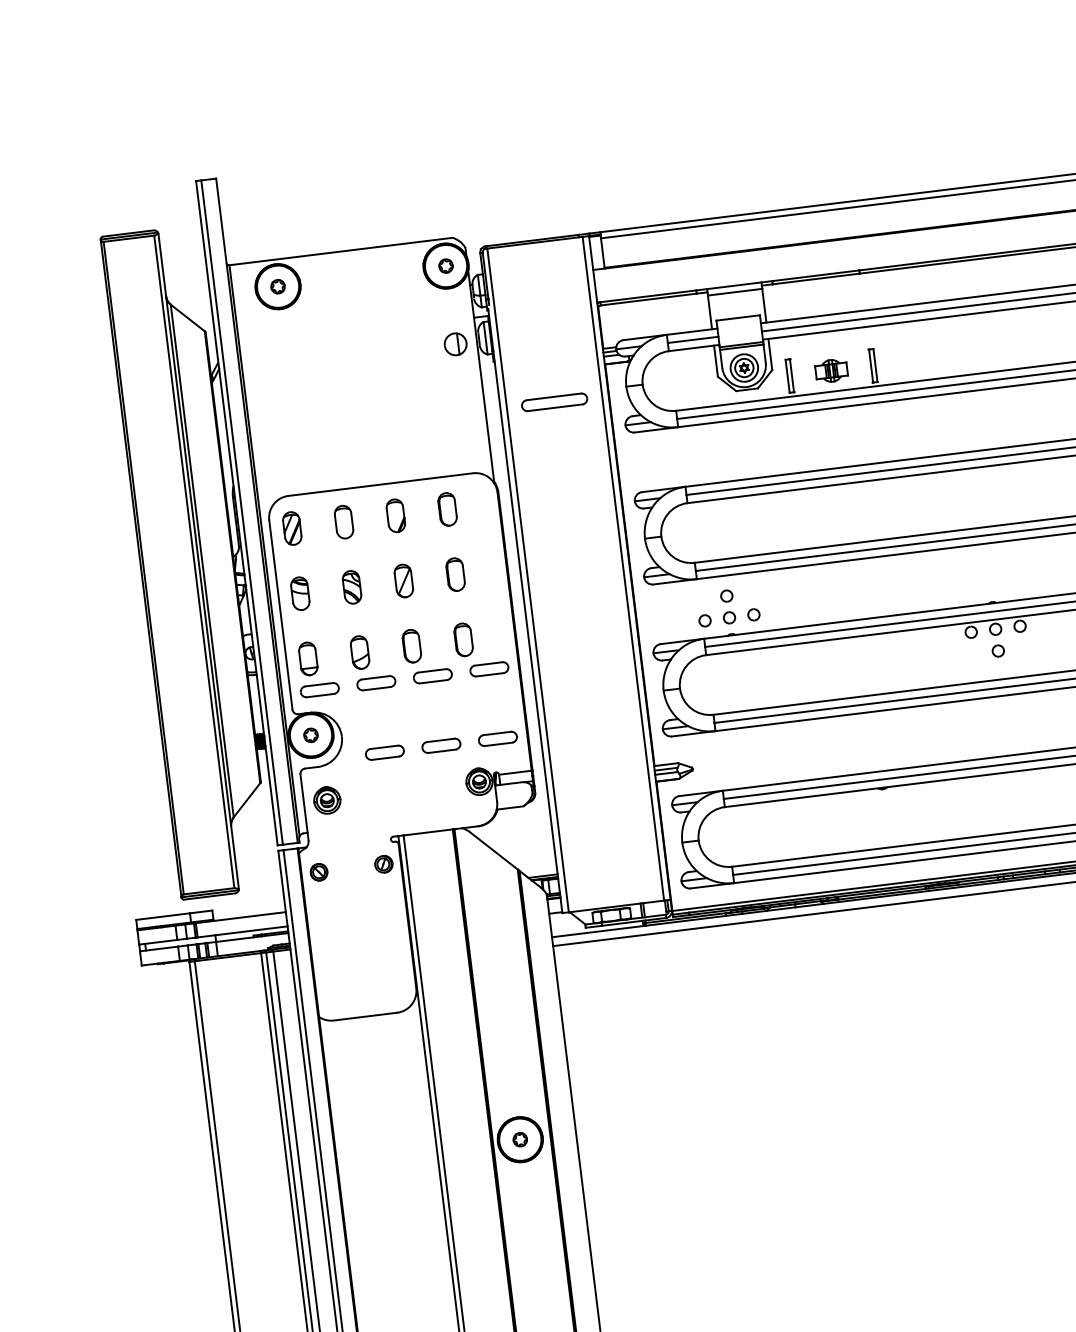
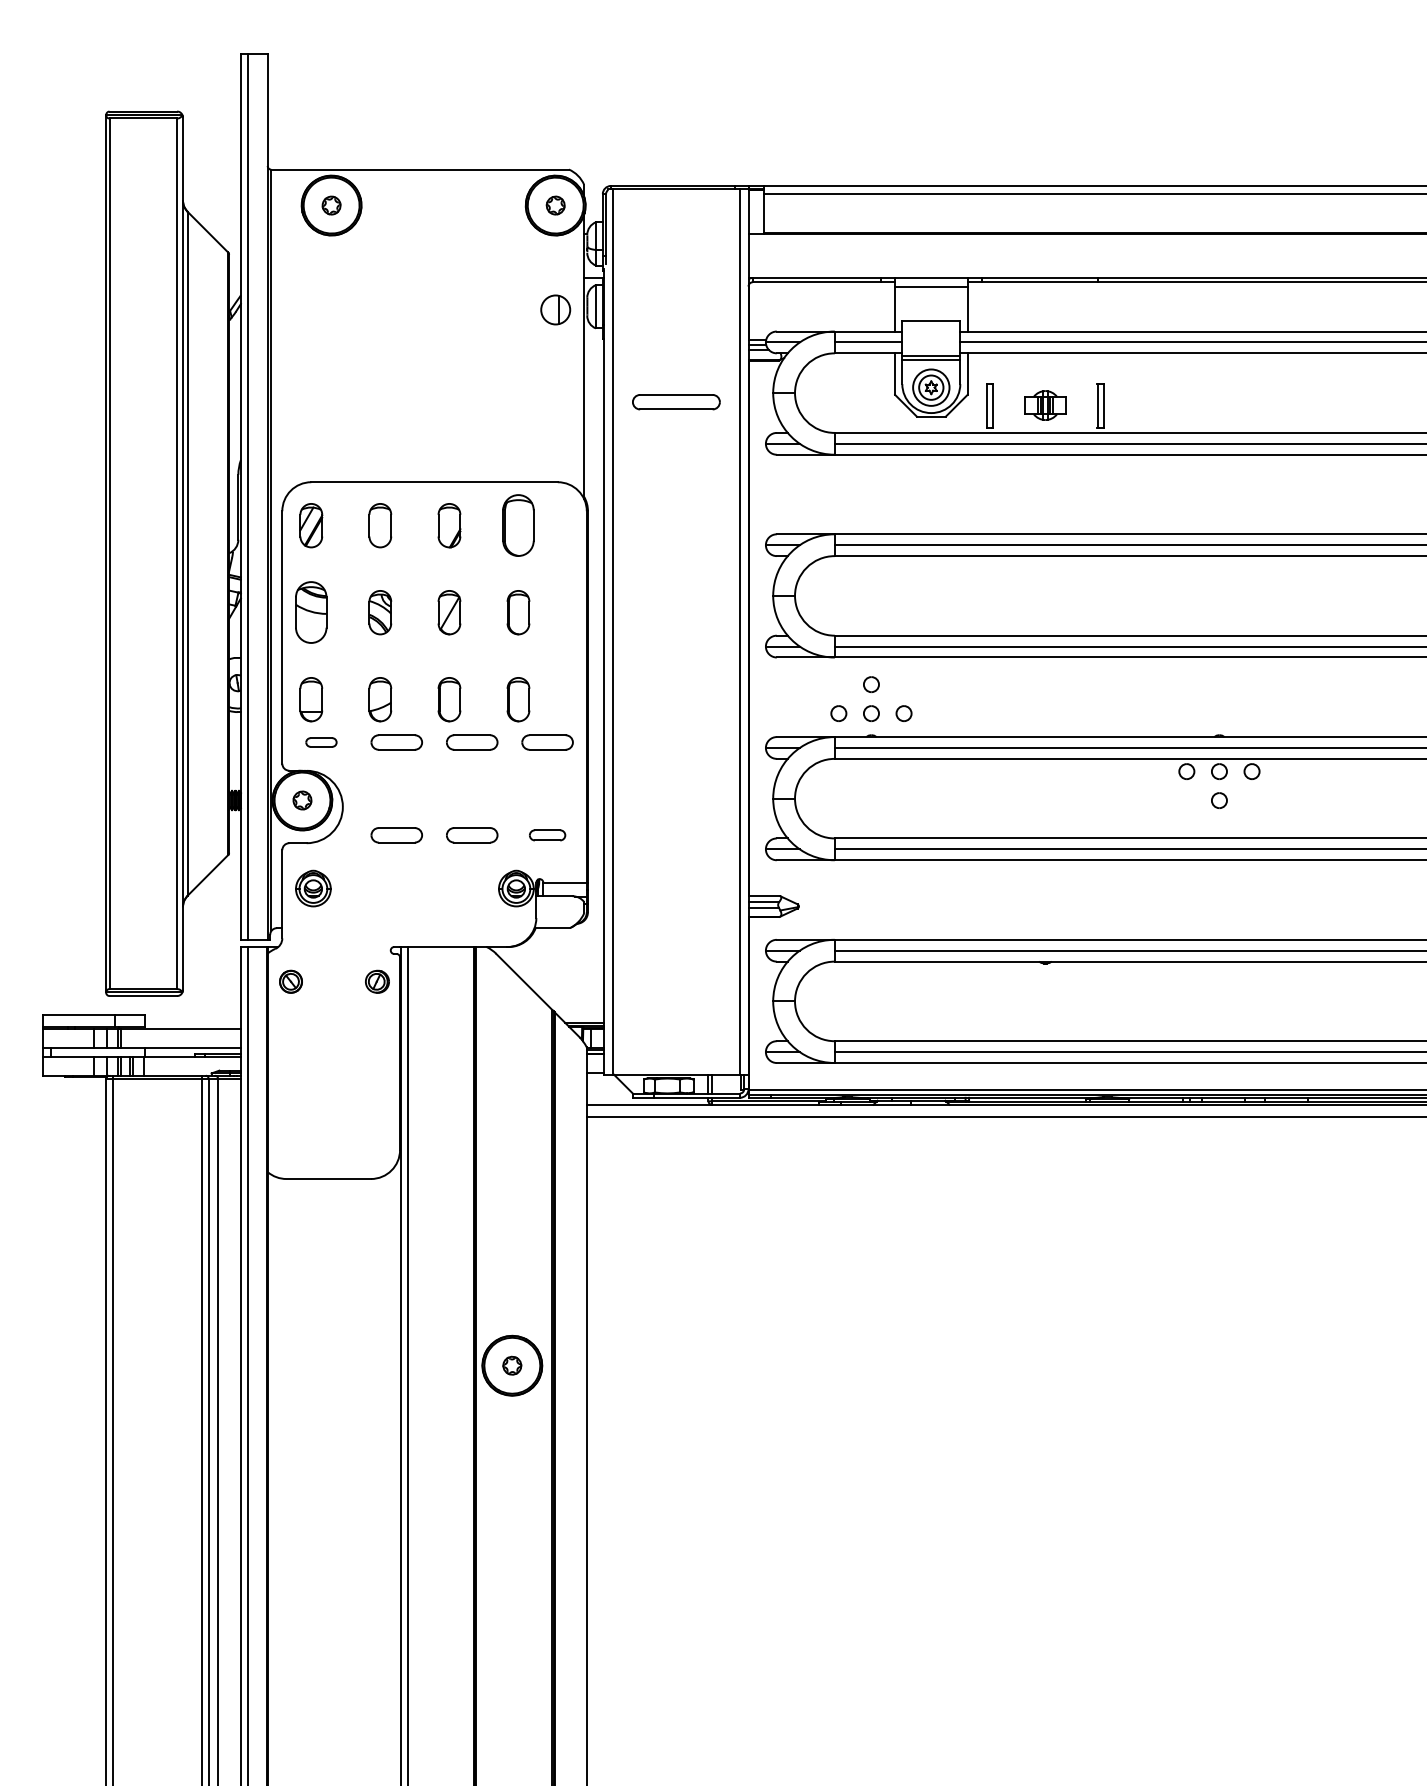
part: (447, 509) -> (518, 525), size x1.4
part: (300, 593) -> (311, 612), size x1.4
part: (319, 690) -> (321, 742), size x0.6
part: (497, 739) -> (547, 835), size x0.7

